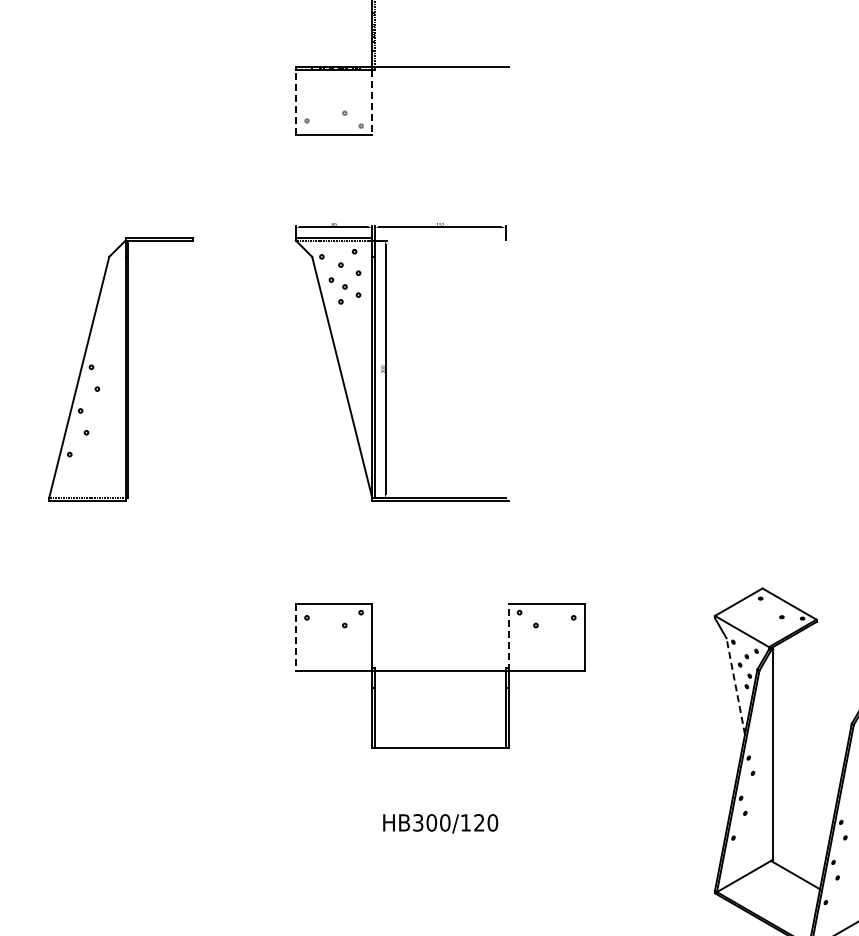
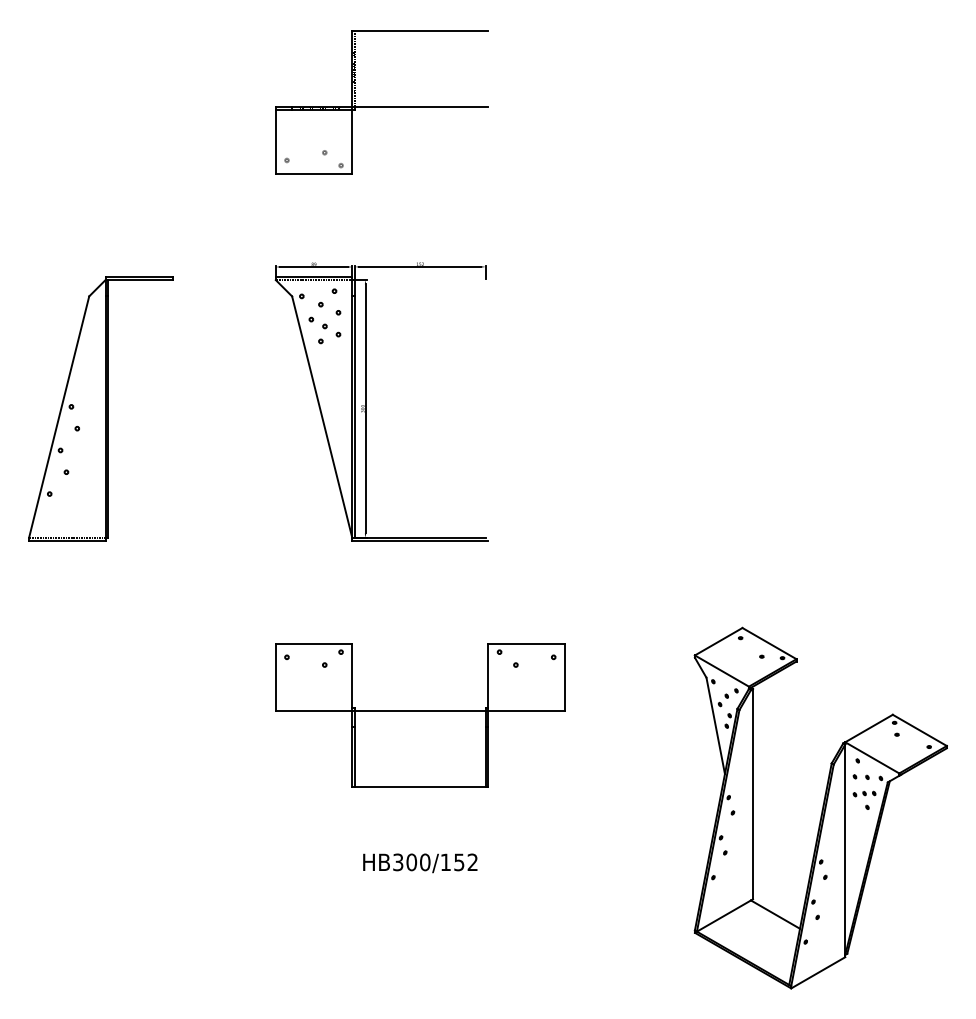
line: (295, 101) -> (275, 141), dashed -> solid
line: (372, 102) -> (352, 142), dashed -> solid
line: (295, 637) -> (275, 677), dashed -> solid
line: (508, 637) -> (488, 677), dashed -> solid
line: (735, 685) -> (715, 725), dashed -> solid
text: (486, 822) -> (466, 862), HB300/120 -> HB300/152

